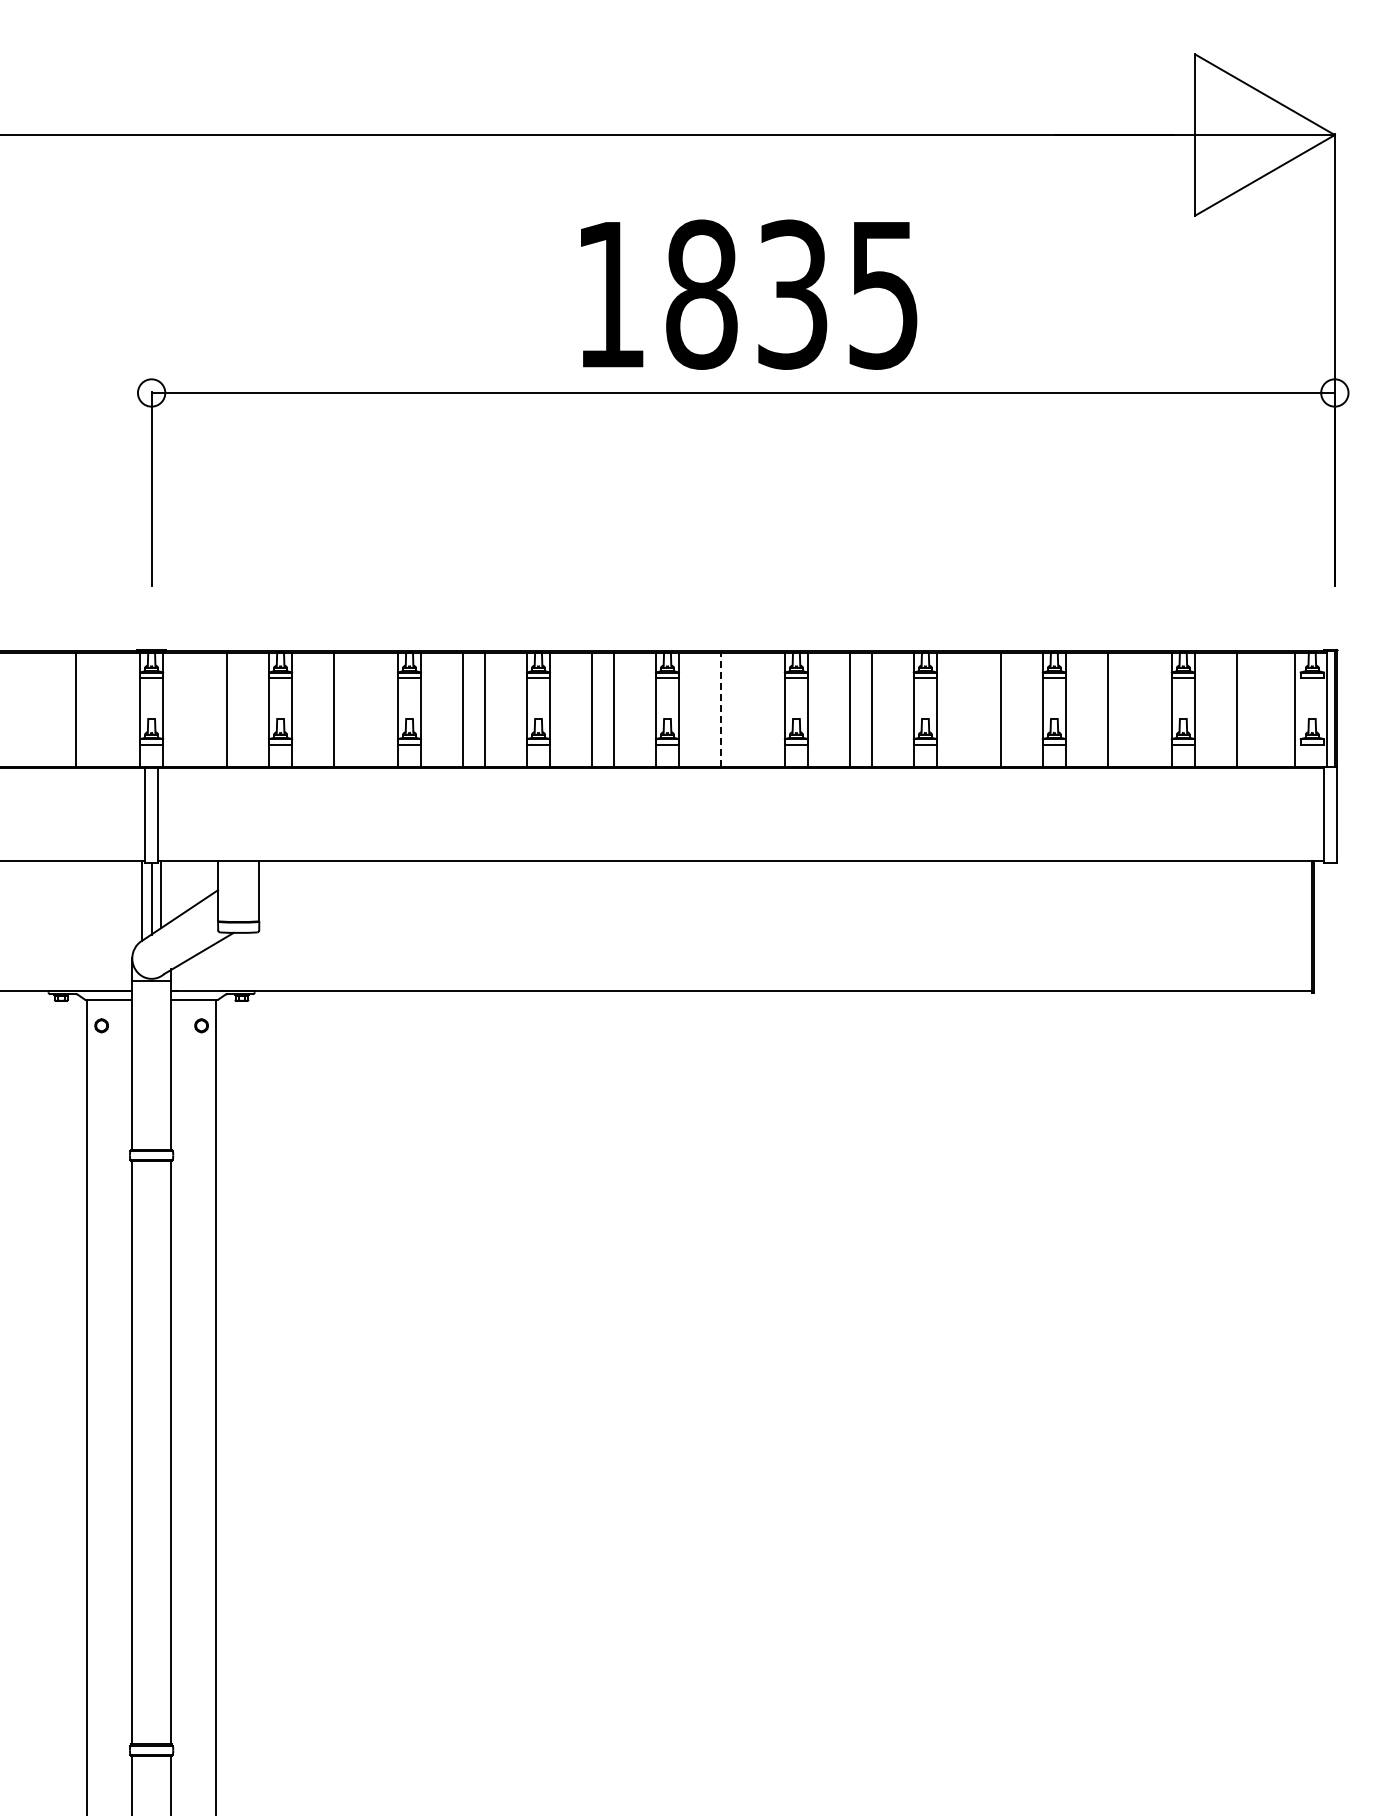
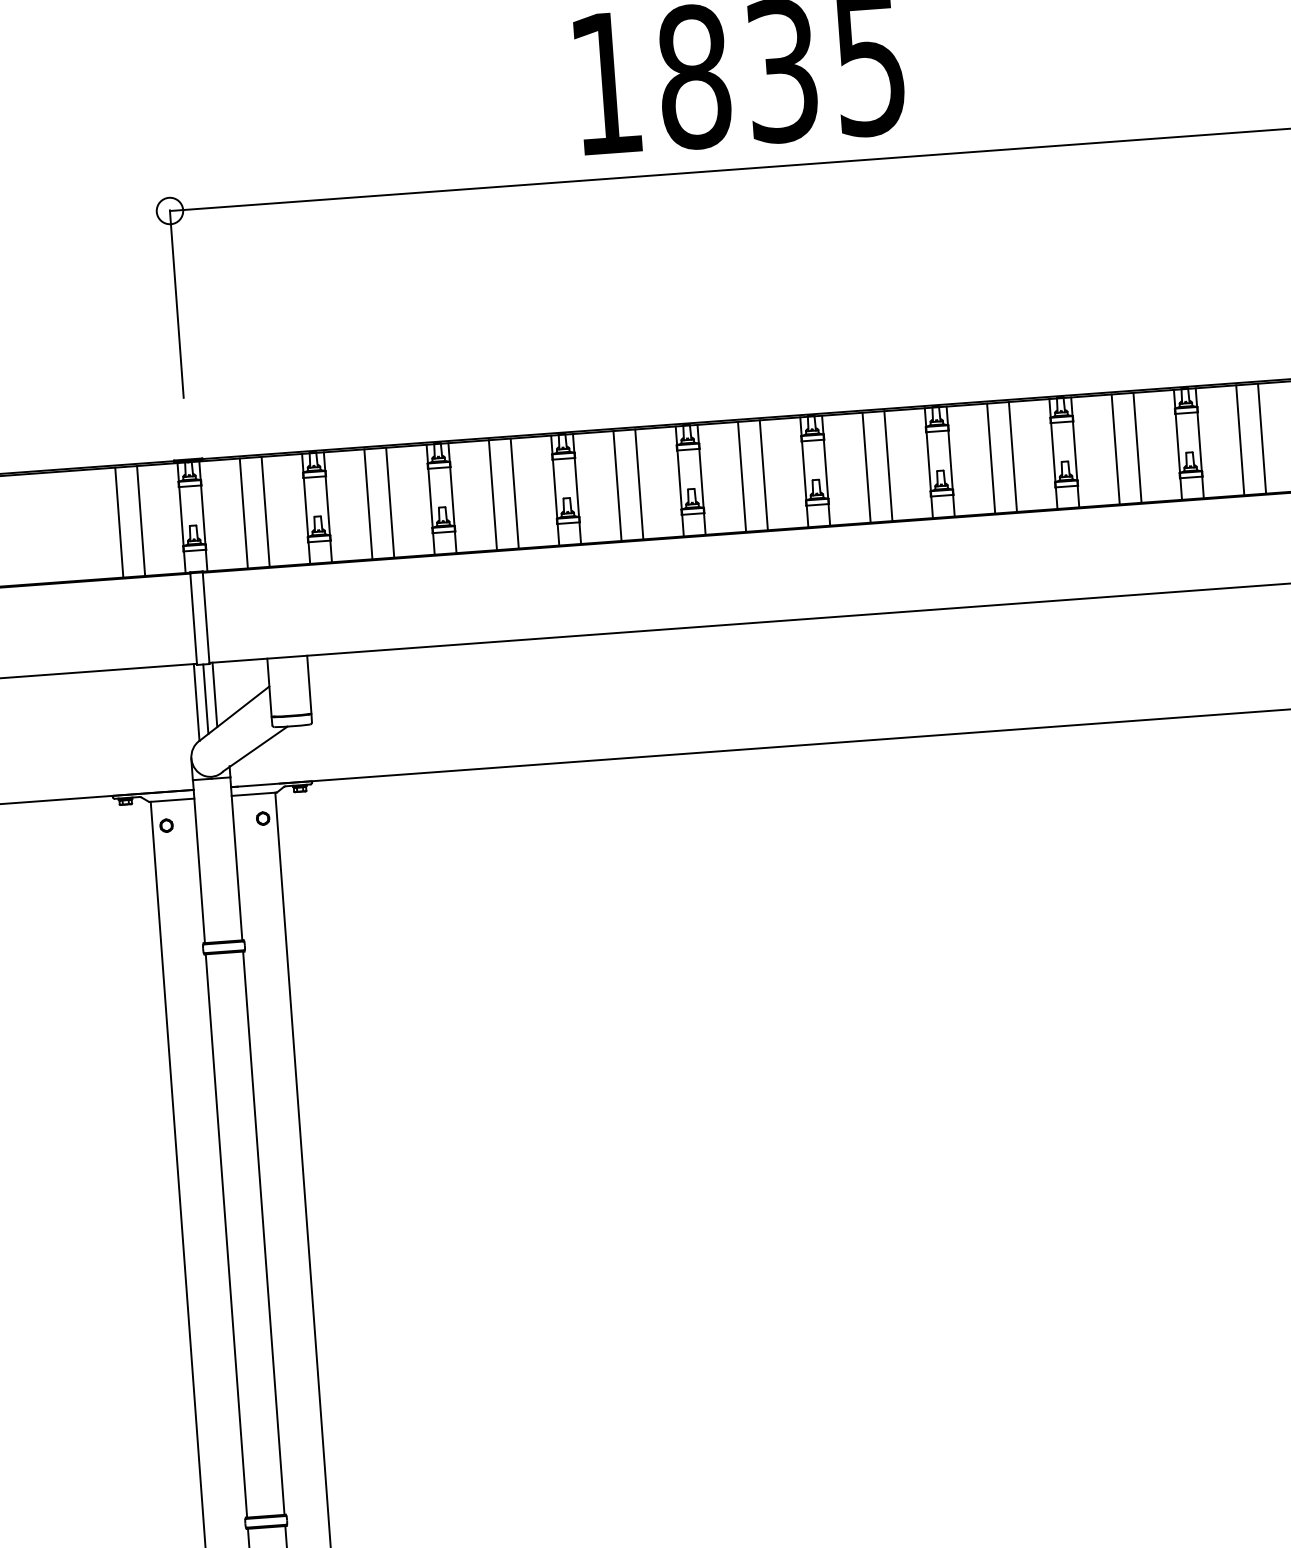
line: (98, 709) -> (141, 520), added
line: (204, 709) -> (243, 512), added
line: (356, 709) -> (390, 502), added
line: (743, 709) -> (764, 474), added
line: (978, 709) -> (991, 458), added
line: (1130, 709) -> (1137, 447), added
line: (1259, 709) -> (1262, 438), added
line: (720, 710) -> (741, 477), dashed -> solid

